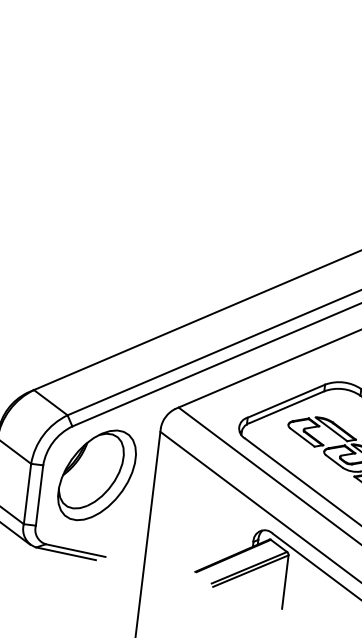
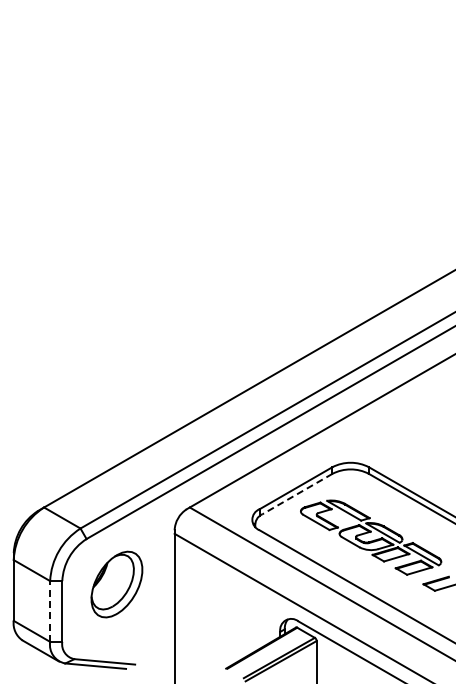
line: (287, 407) -> (297, 494), solid -> dashed
part: (96, 475) -> (116, 584), size x0.7
line: (27, 493) -> (50, 610), solid -> dashed

